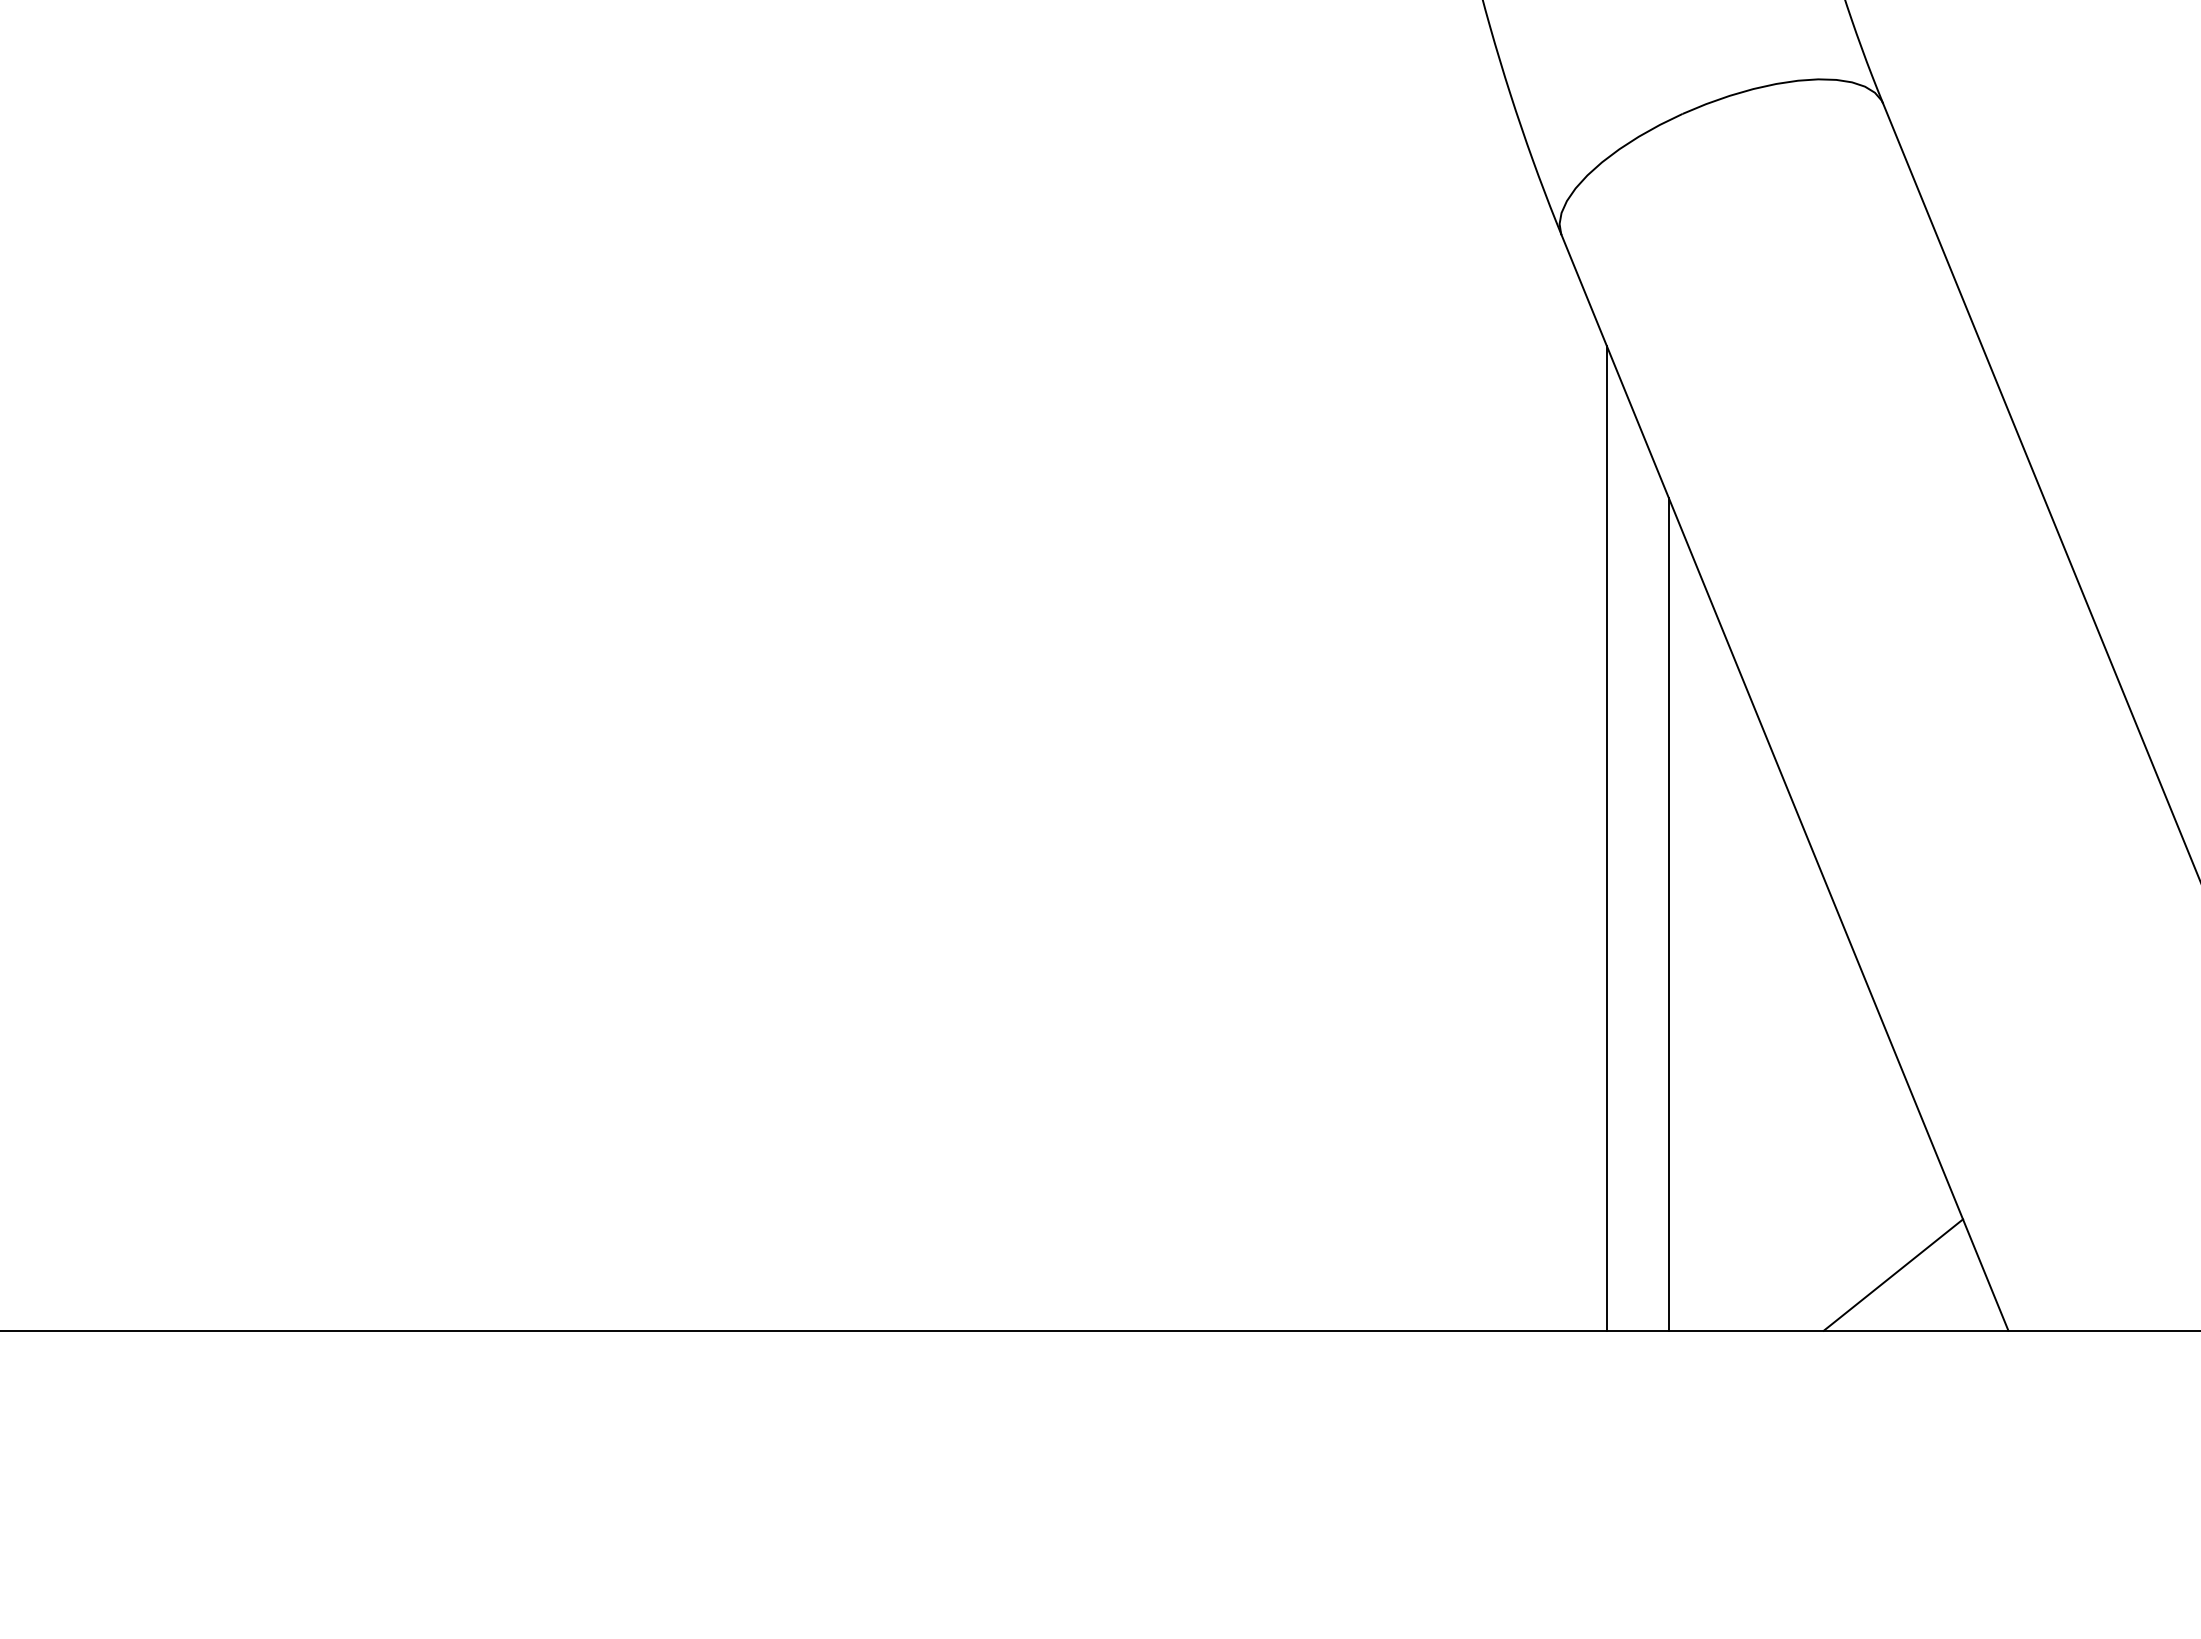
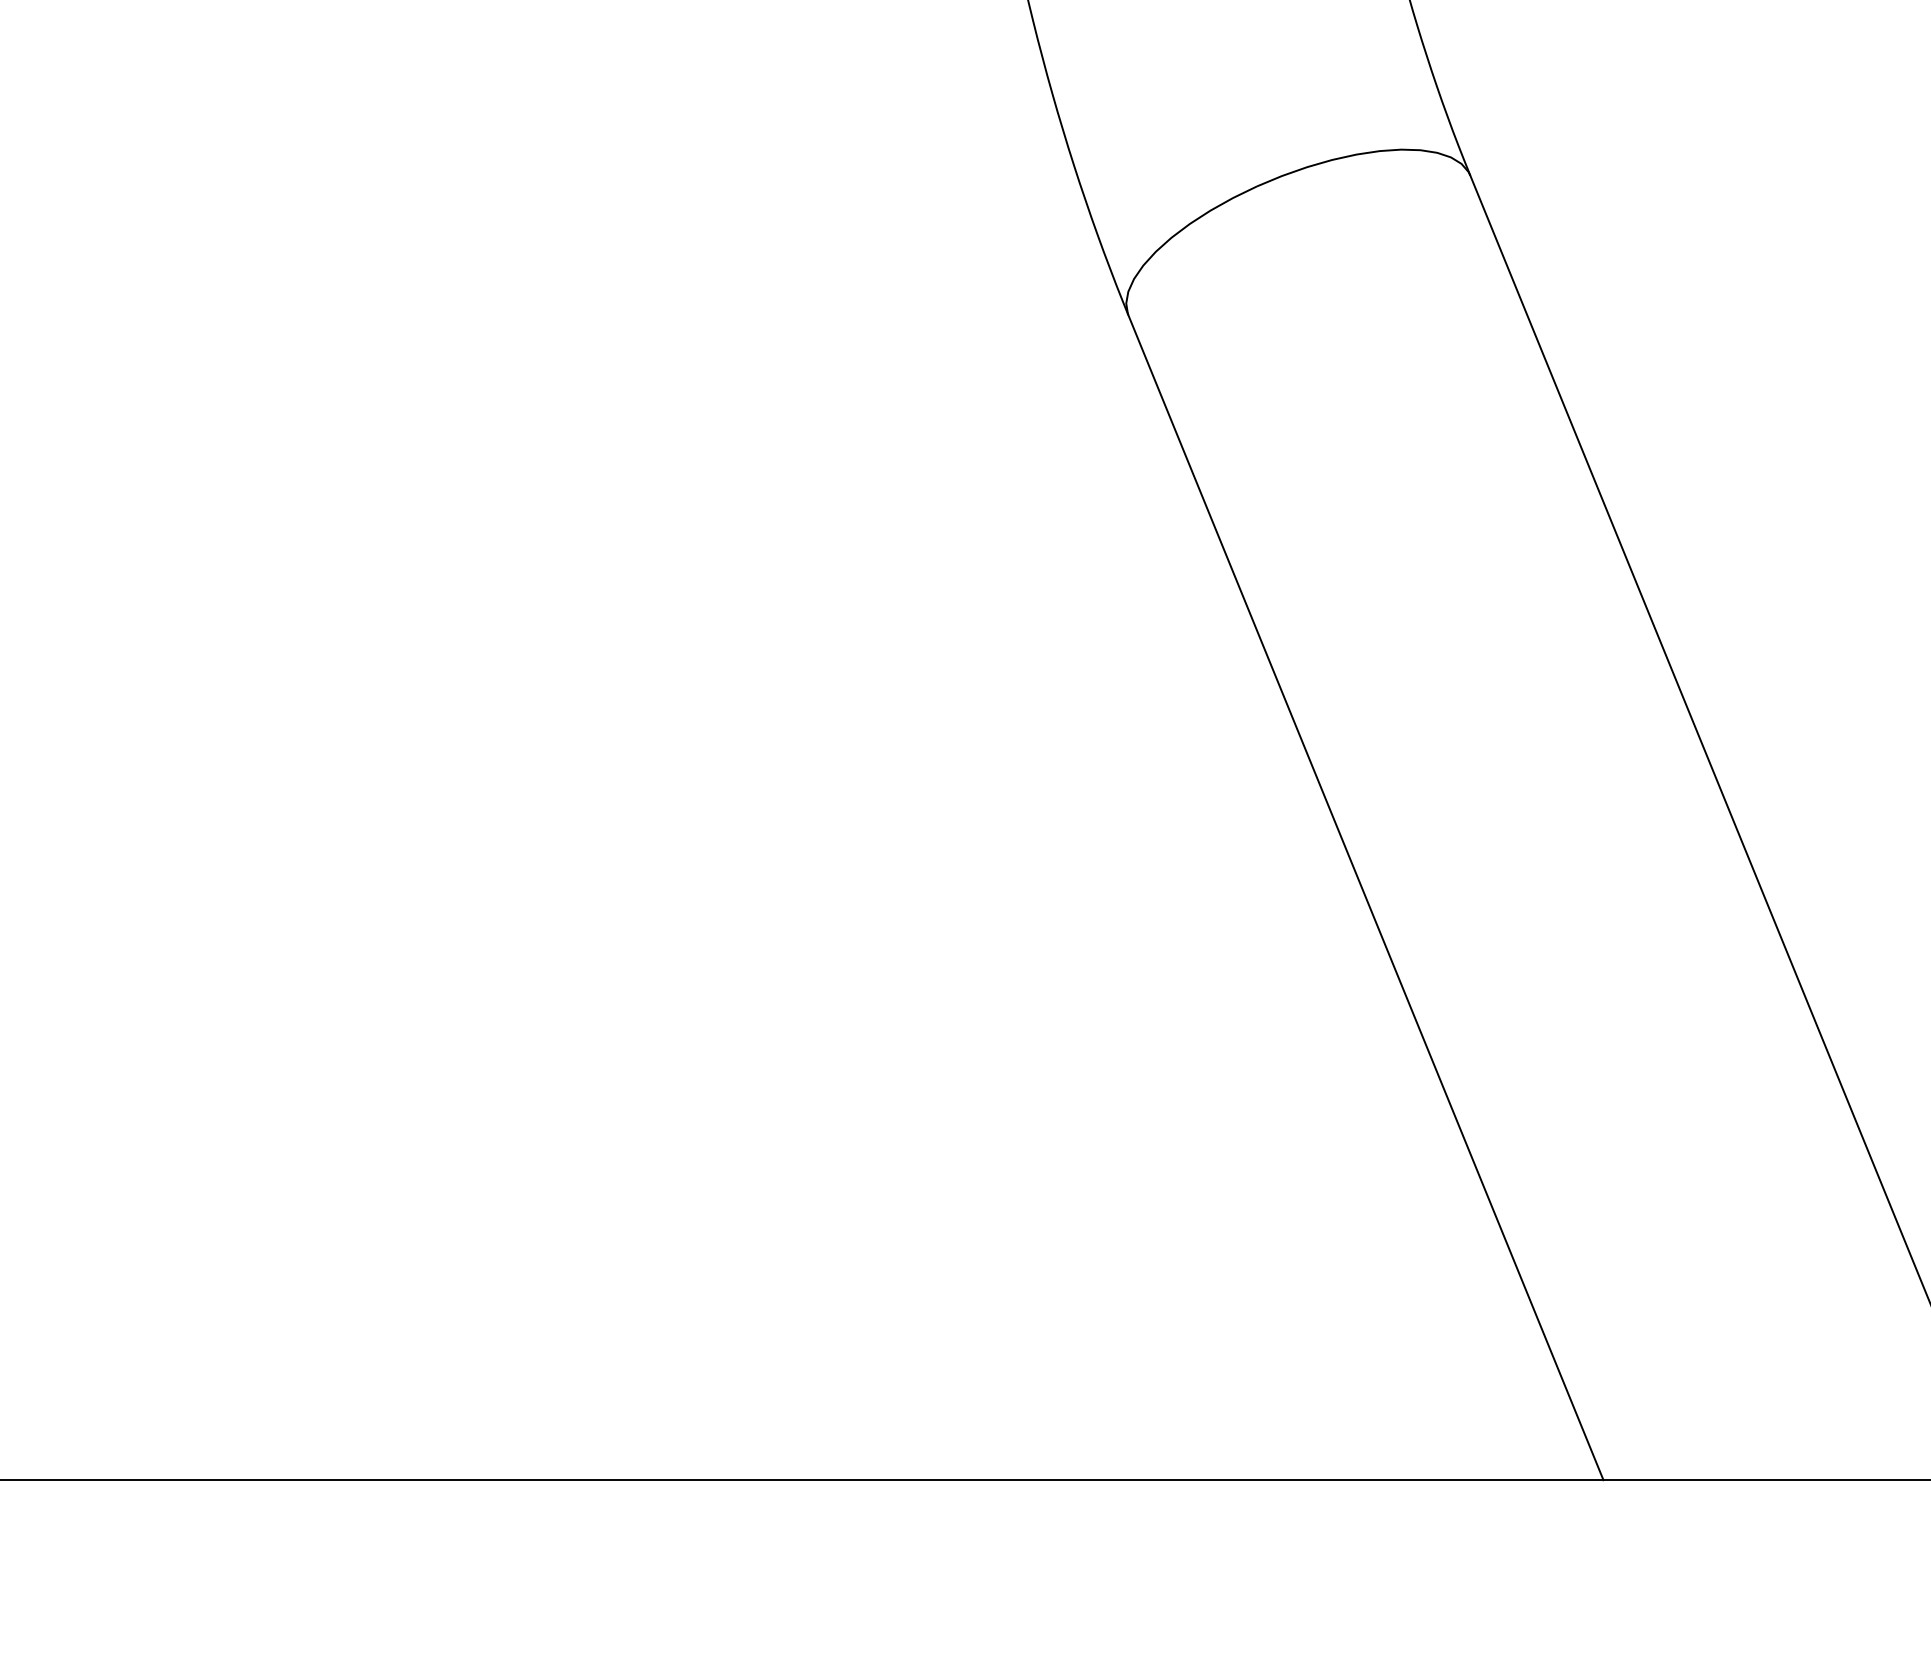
line: (1606, 837) -> (1176, 955), removed
line: (1669, 914) -> (1243, 1037), removed
line: (1893, 1274) -> (1481, 1420), removed

